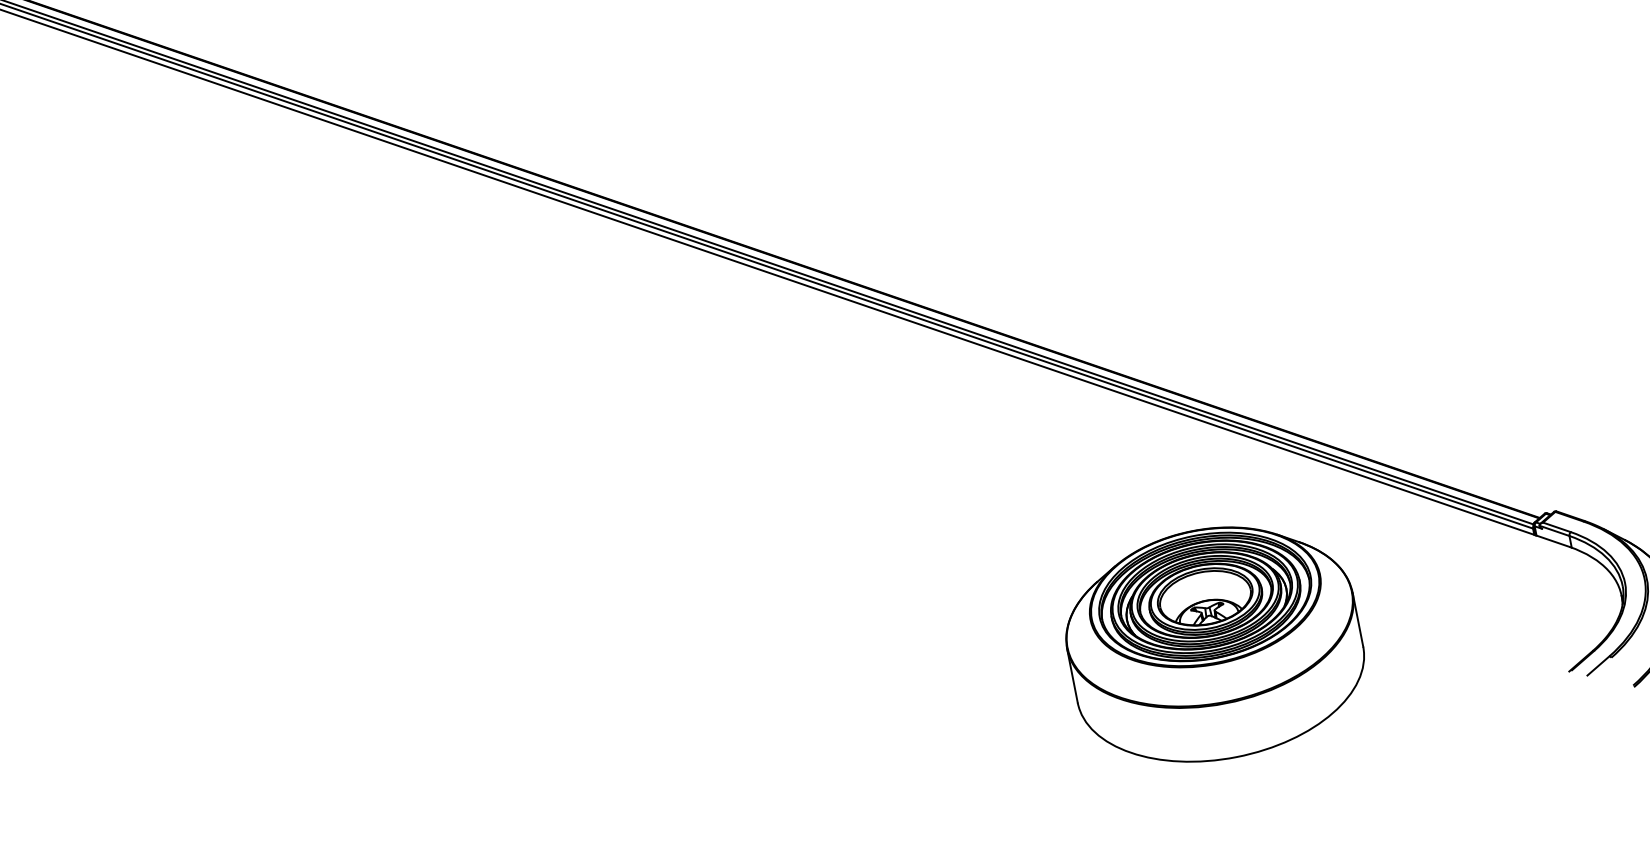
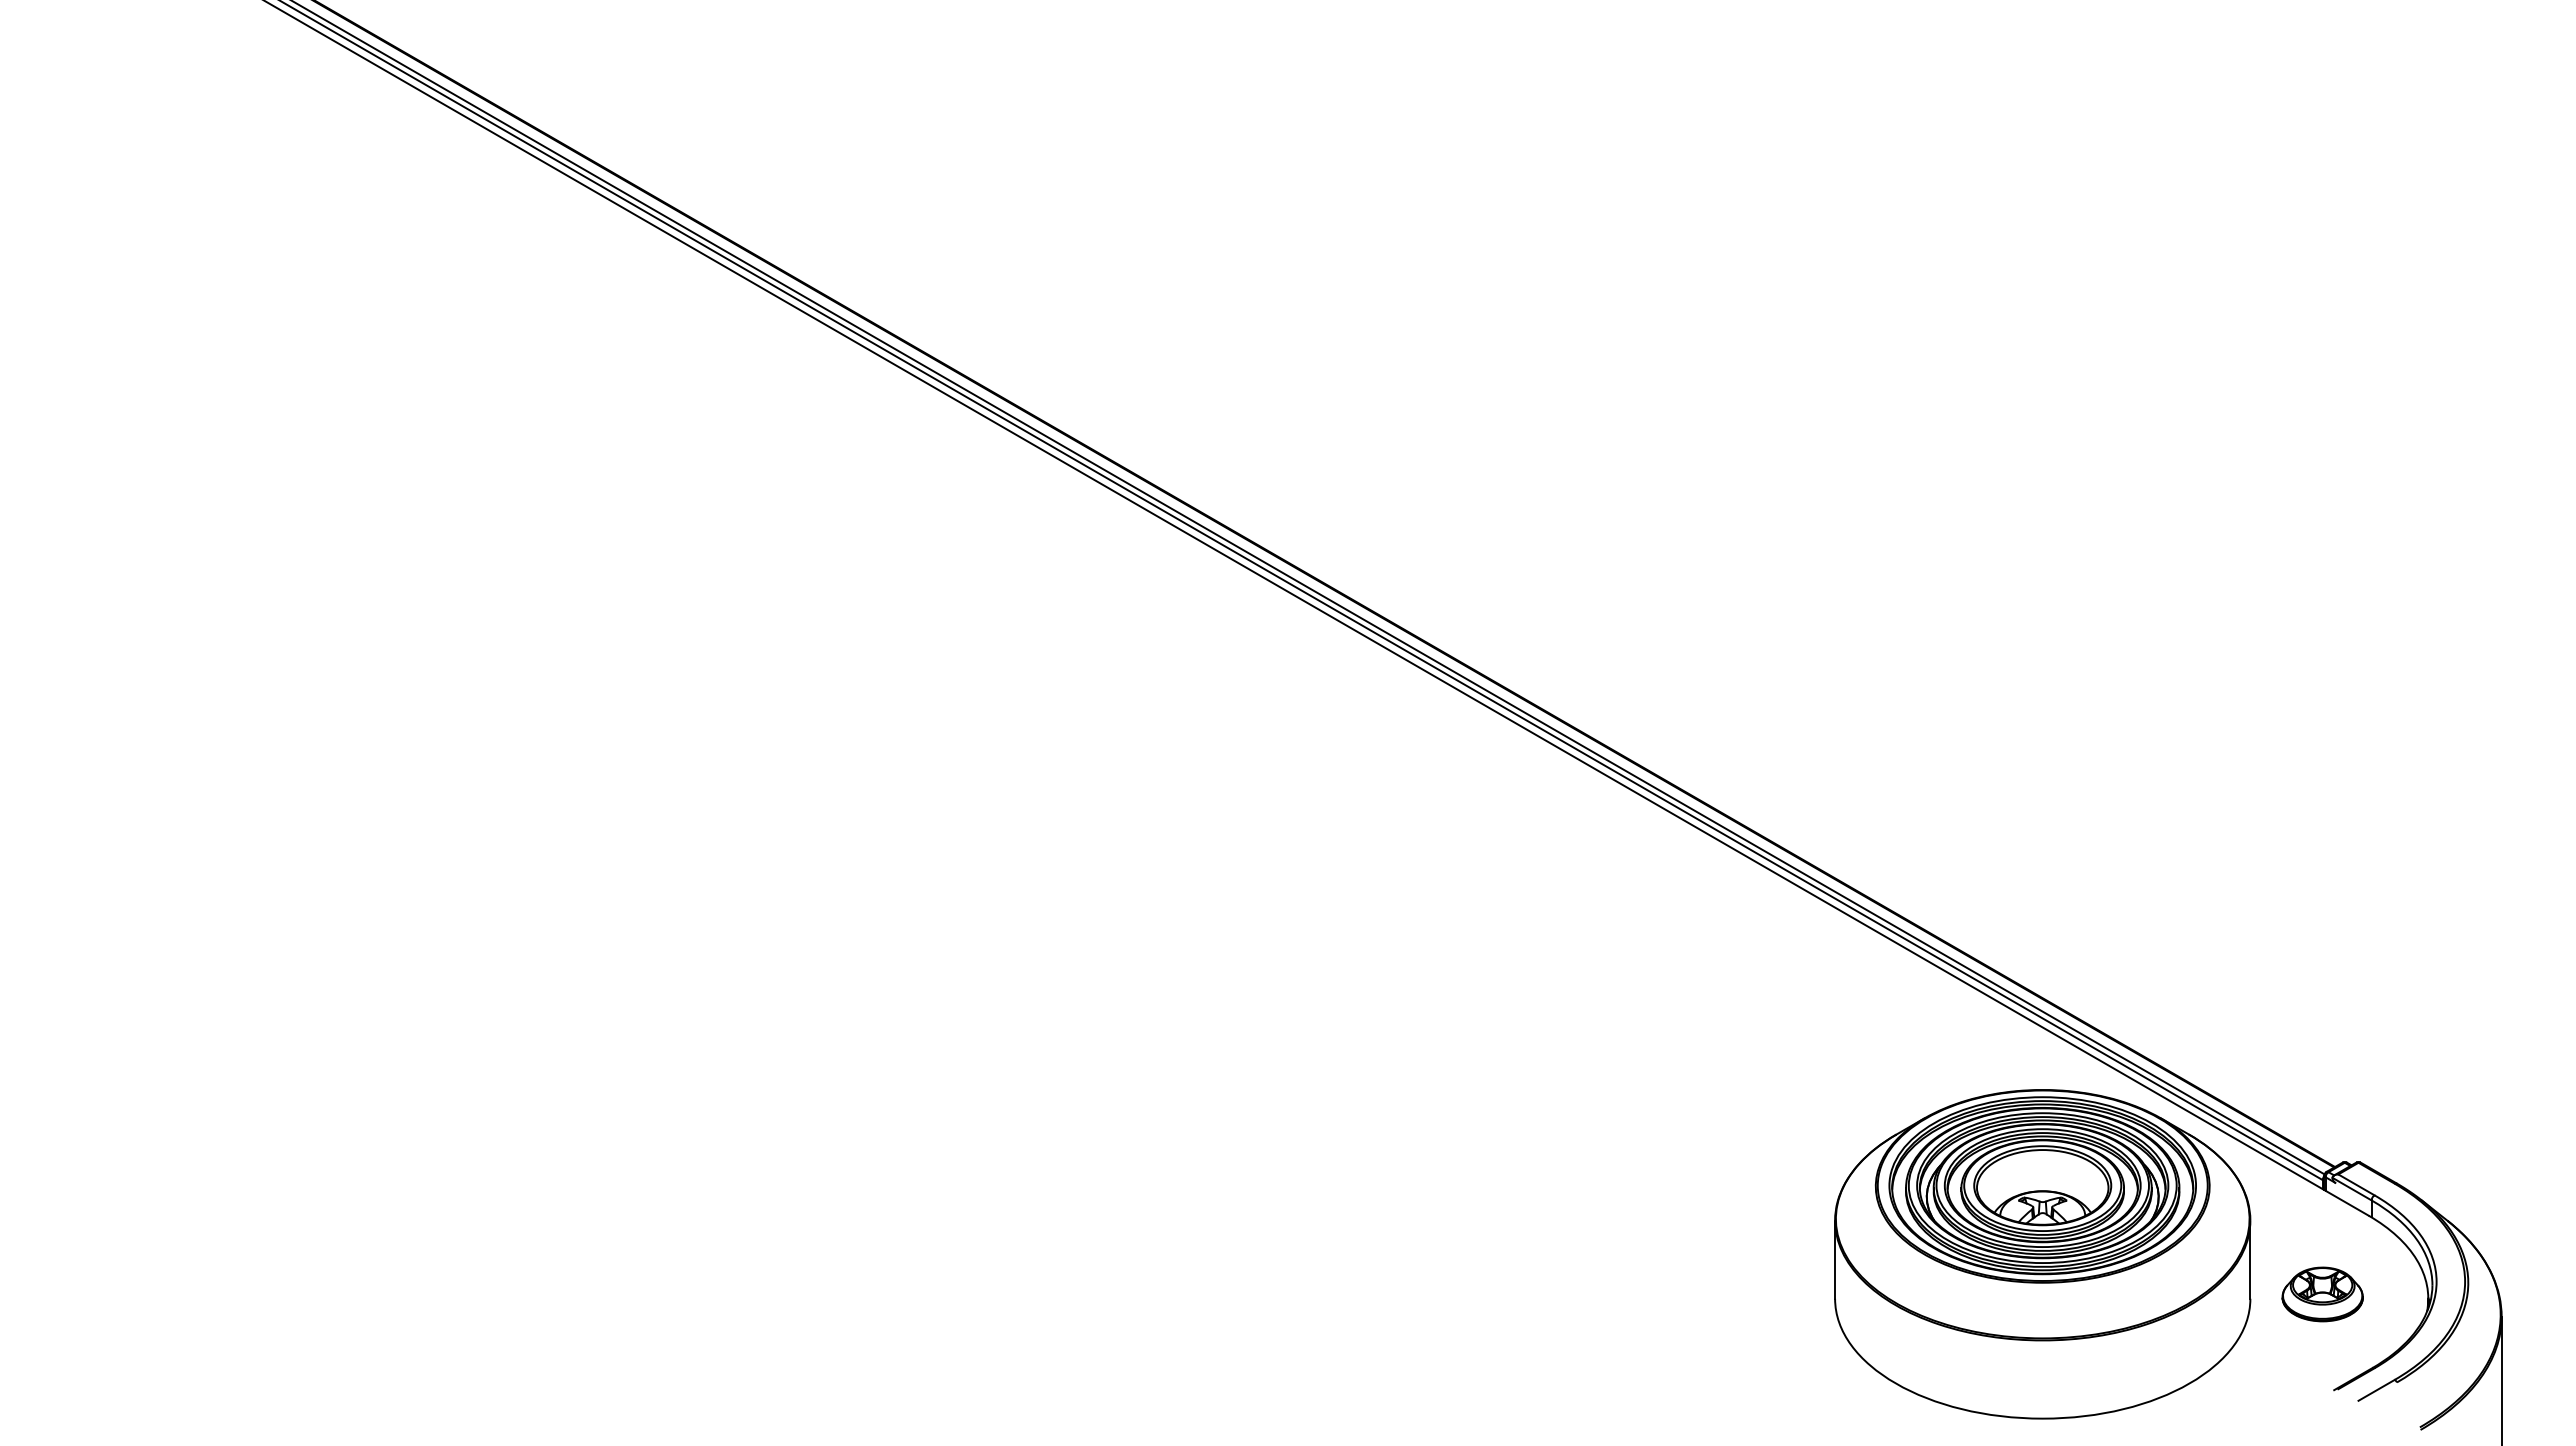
part: (1548, 607) -> (2322, 1294), added
part: (1214, 644) -> (2042, 1254), moved

